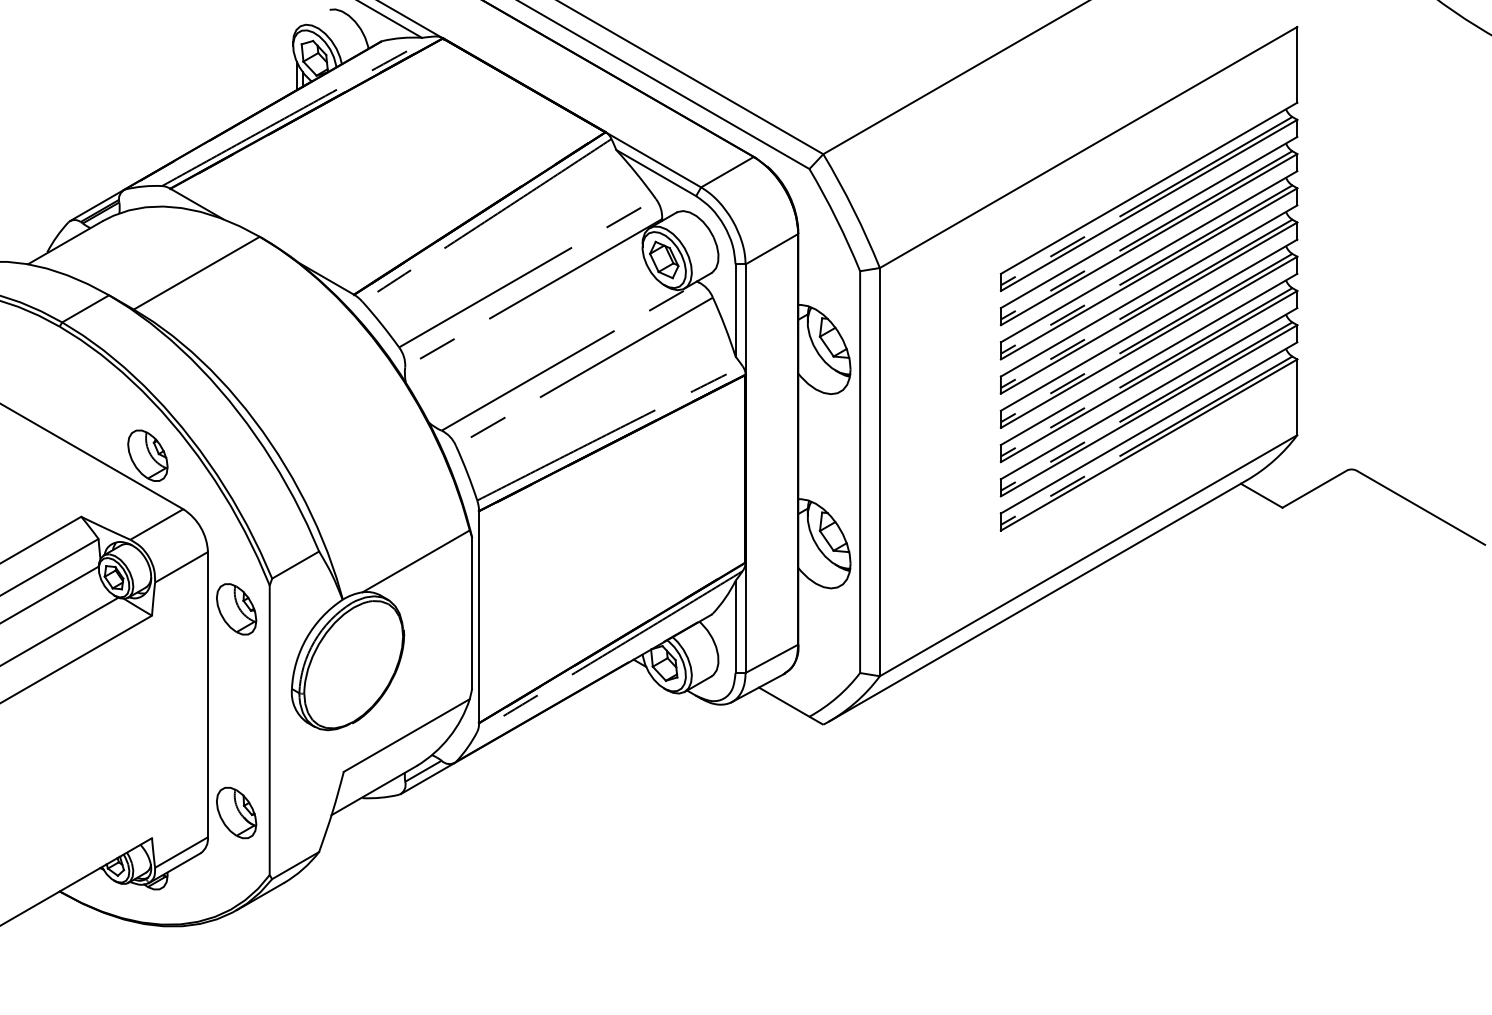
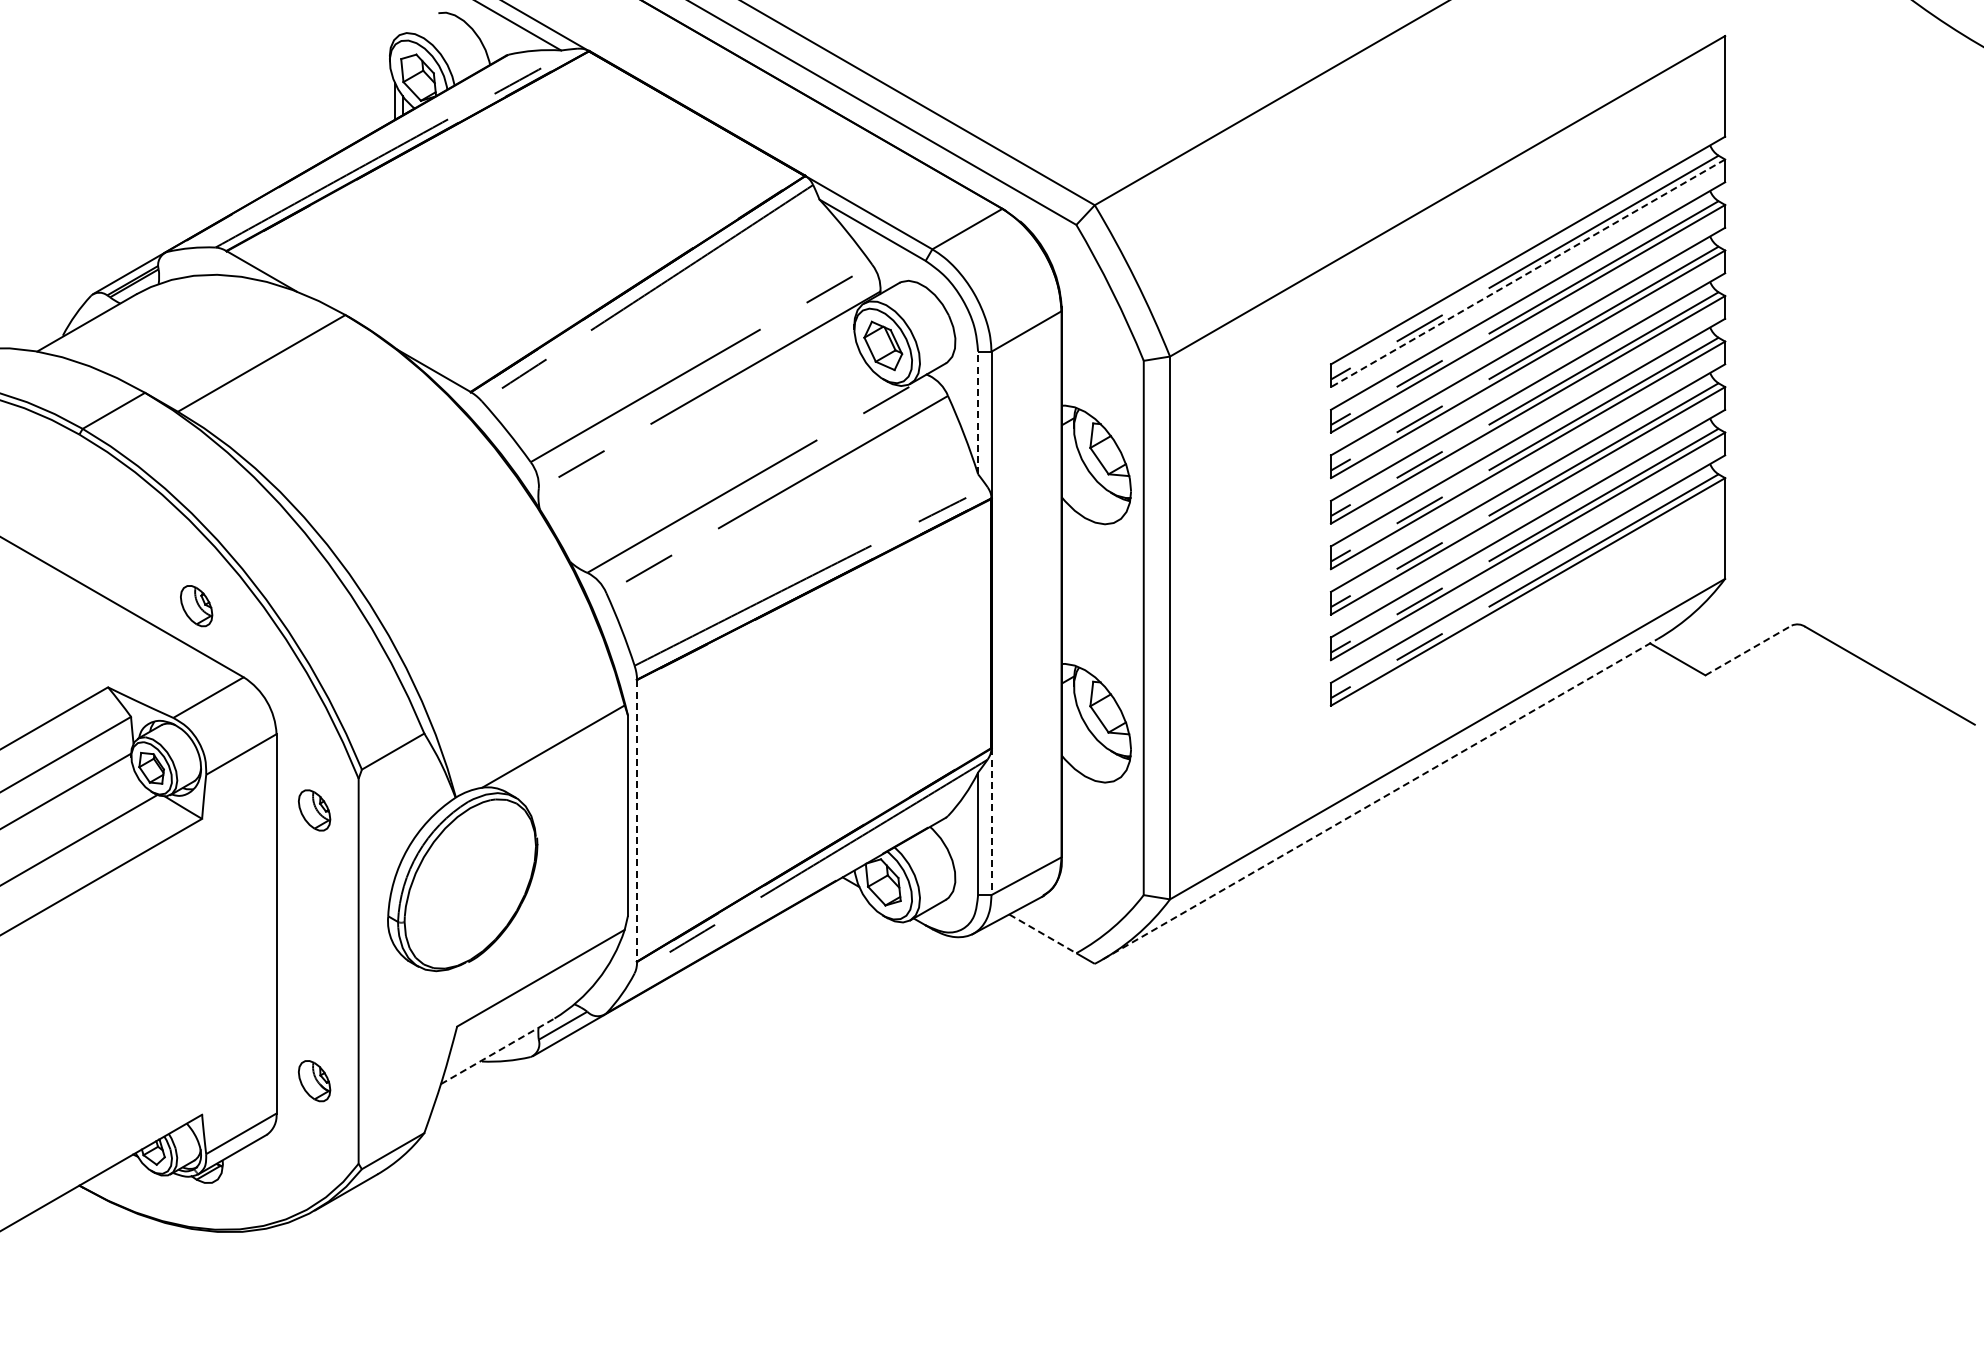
line: (1149, 205) -> (1528, 273), solid -> dashed
line: (735, 310) -> (978, 412), solid -> dashed
part: (147, 455) -> (196, 605), size x0.6
line: (1314, 489) -> (1748, 650), solid -> dashed
line: (1038, 601) -> (1380, 799), solid -> dashed
part: (236, 609) -> (314, 810), size x0.6
line: (479, 617) -> (637, 821), solid -> dashed
line: (745, 618) -> (991, 822), solid -> dashed
line: (783, 701) -> (1042, 933), solid -> dashed
line: (374, 790) -> (497, 1051), solid -> dashed
part: (236, 812) -> (314, 1080), size x0.6

